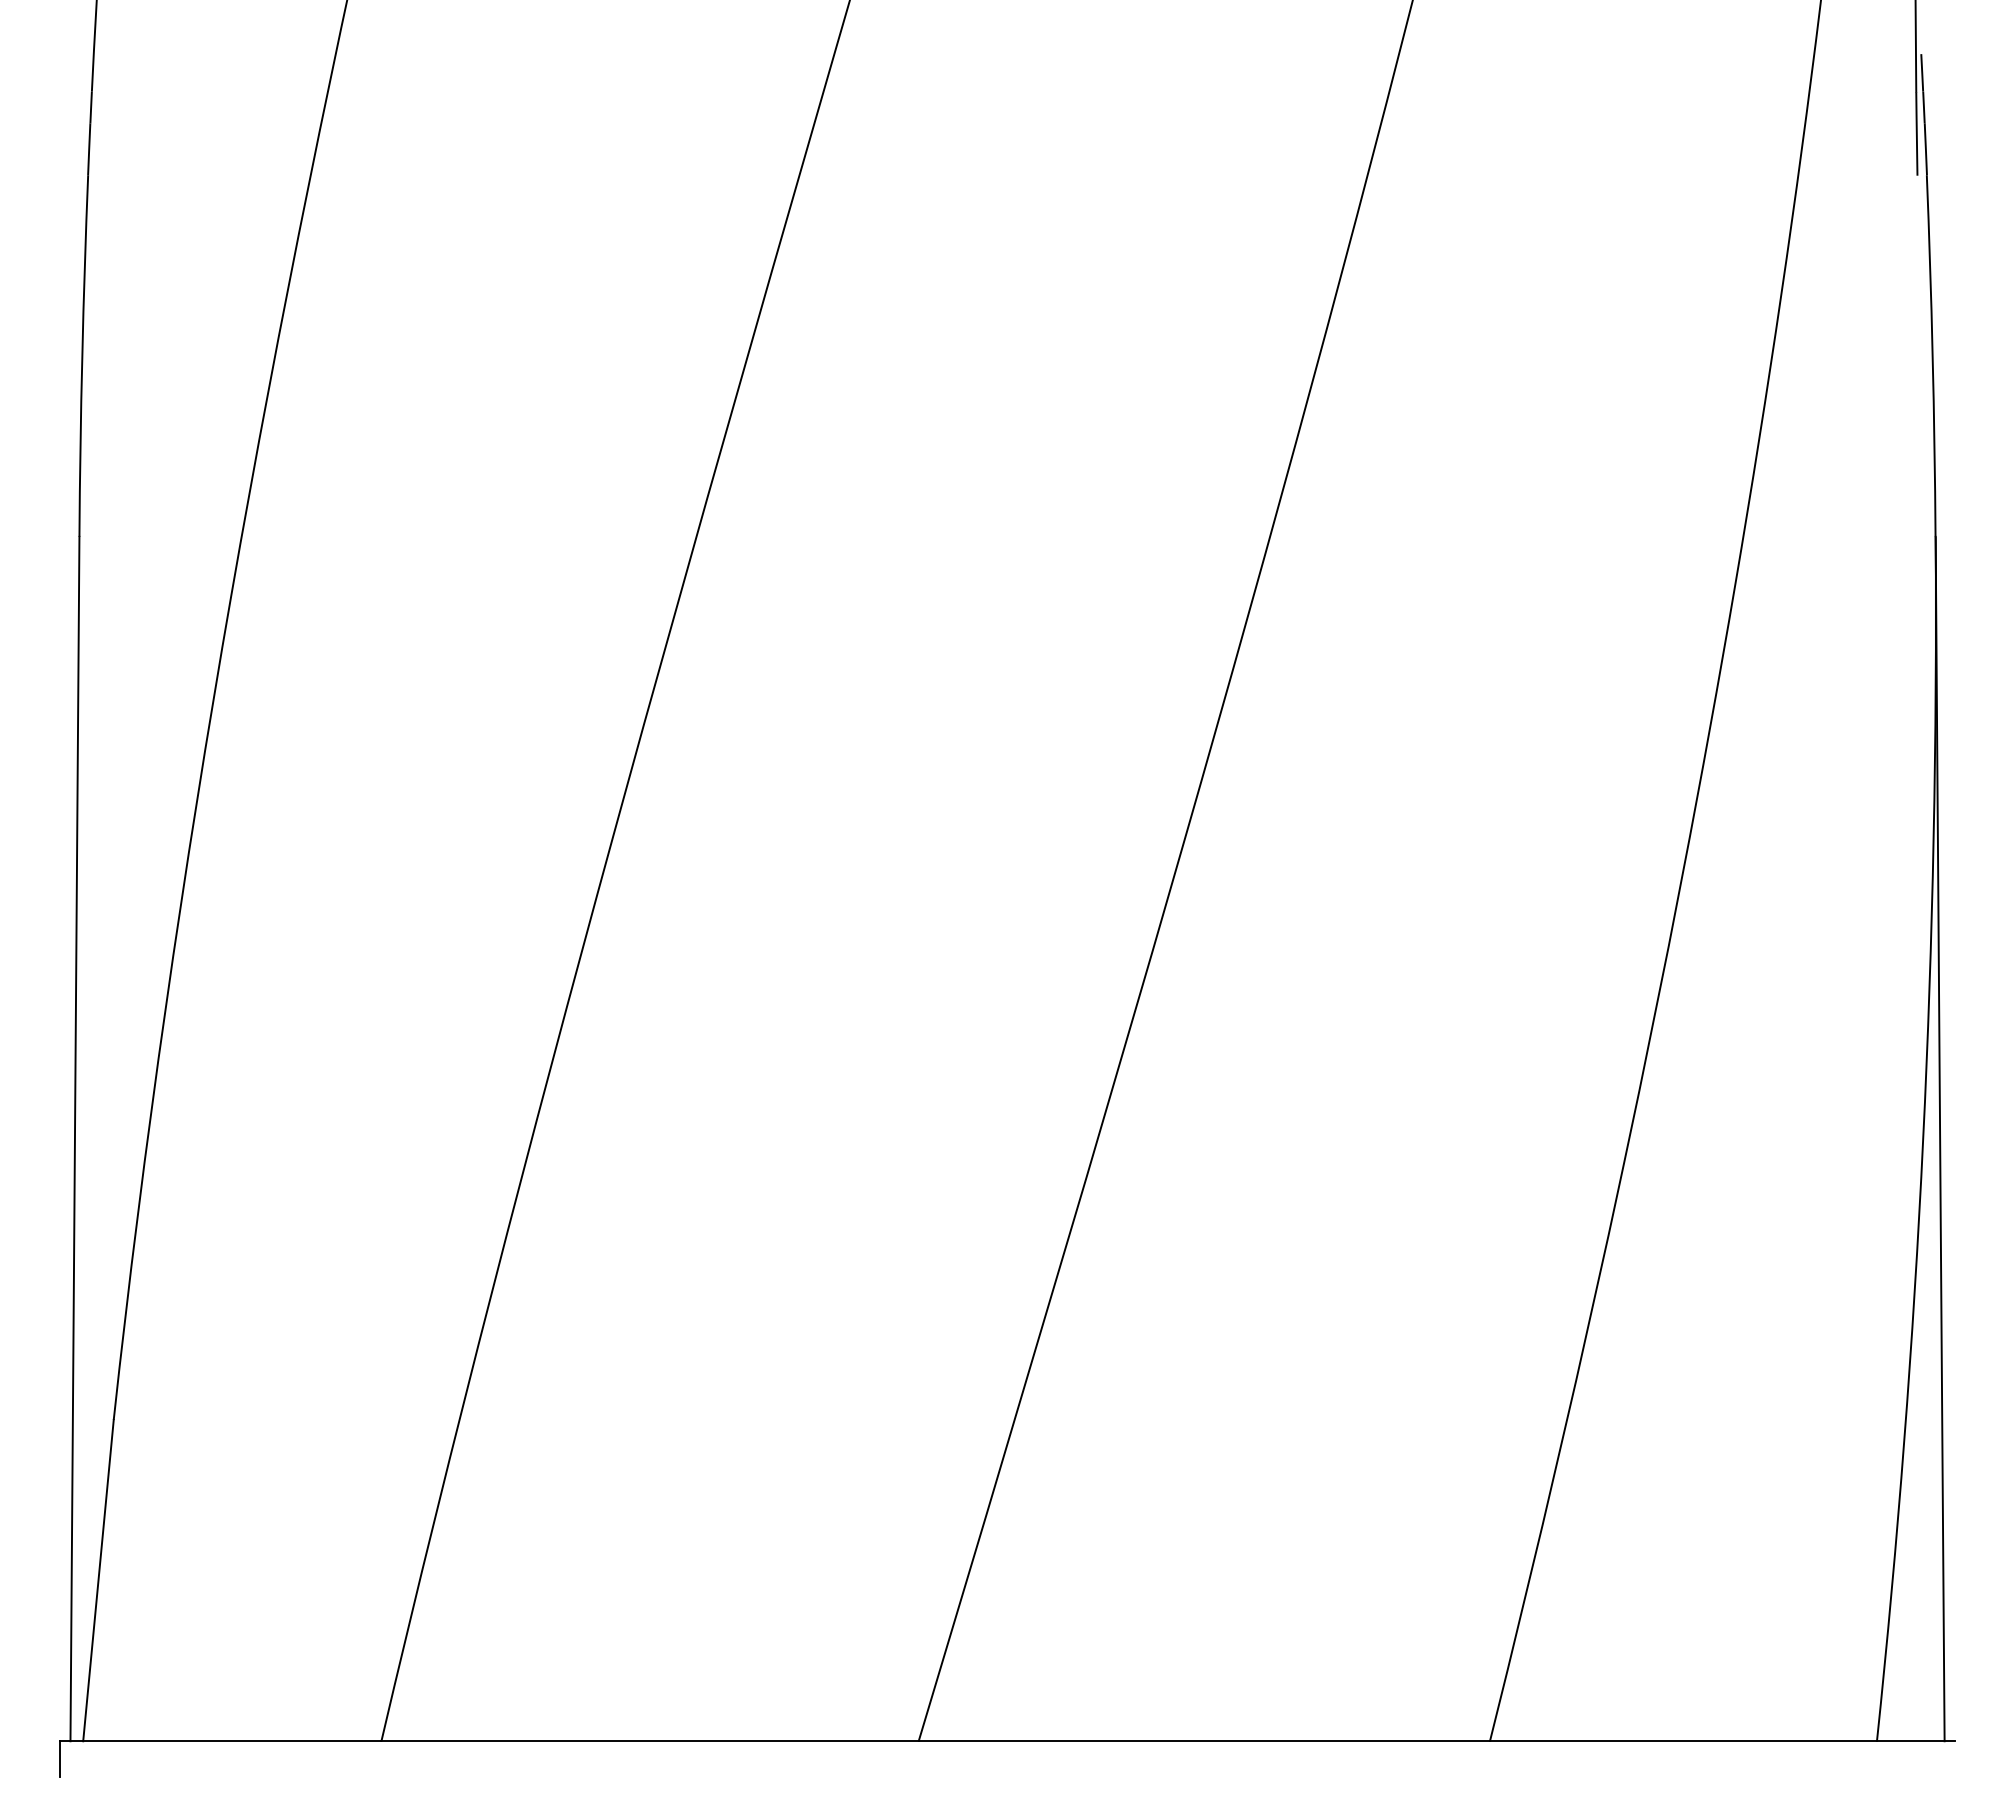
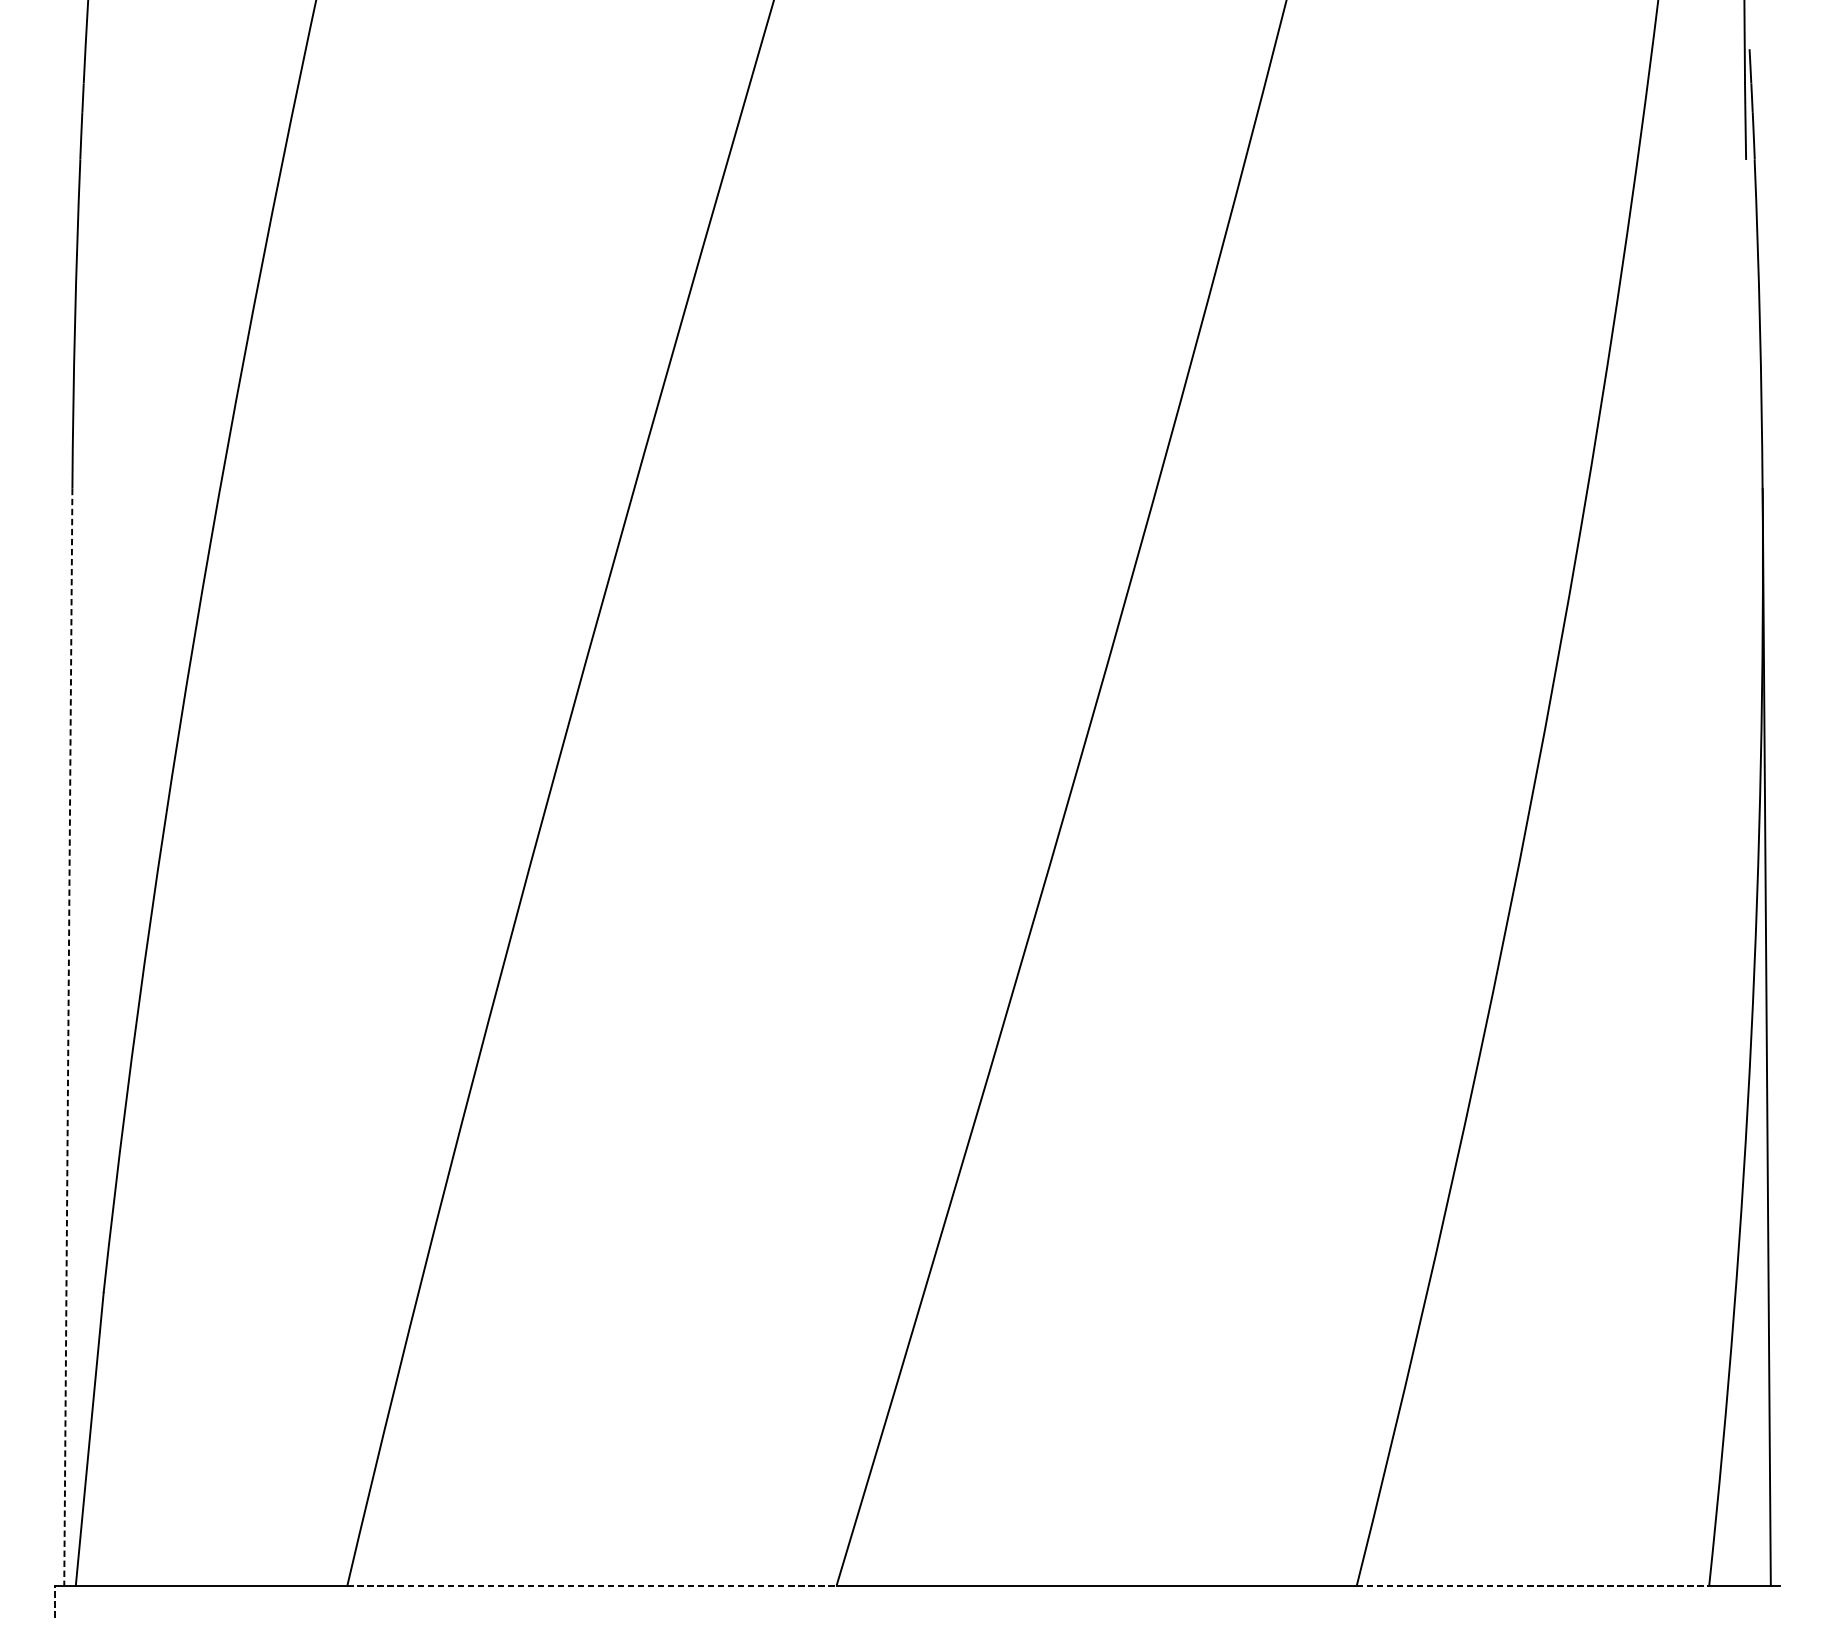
line: (74, 1139) -> (67, 1037), solid -> dashed
line: (649, 1741) -> (591, 1585), solid -> dashed
line: (1683, 1741) -> (1533, 1585), solid -> dashed
line: (60, 1758) -> (55, 1601), solid -> dashed

